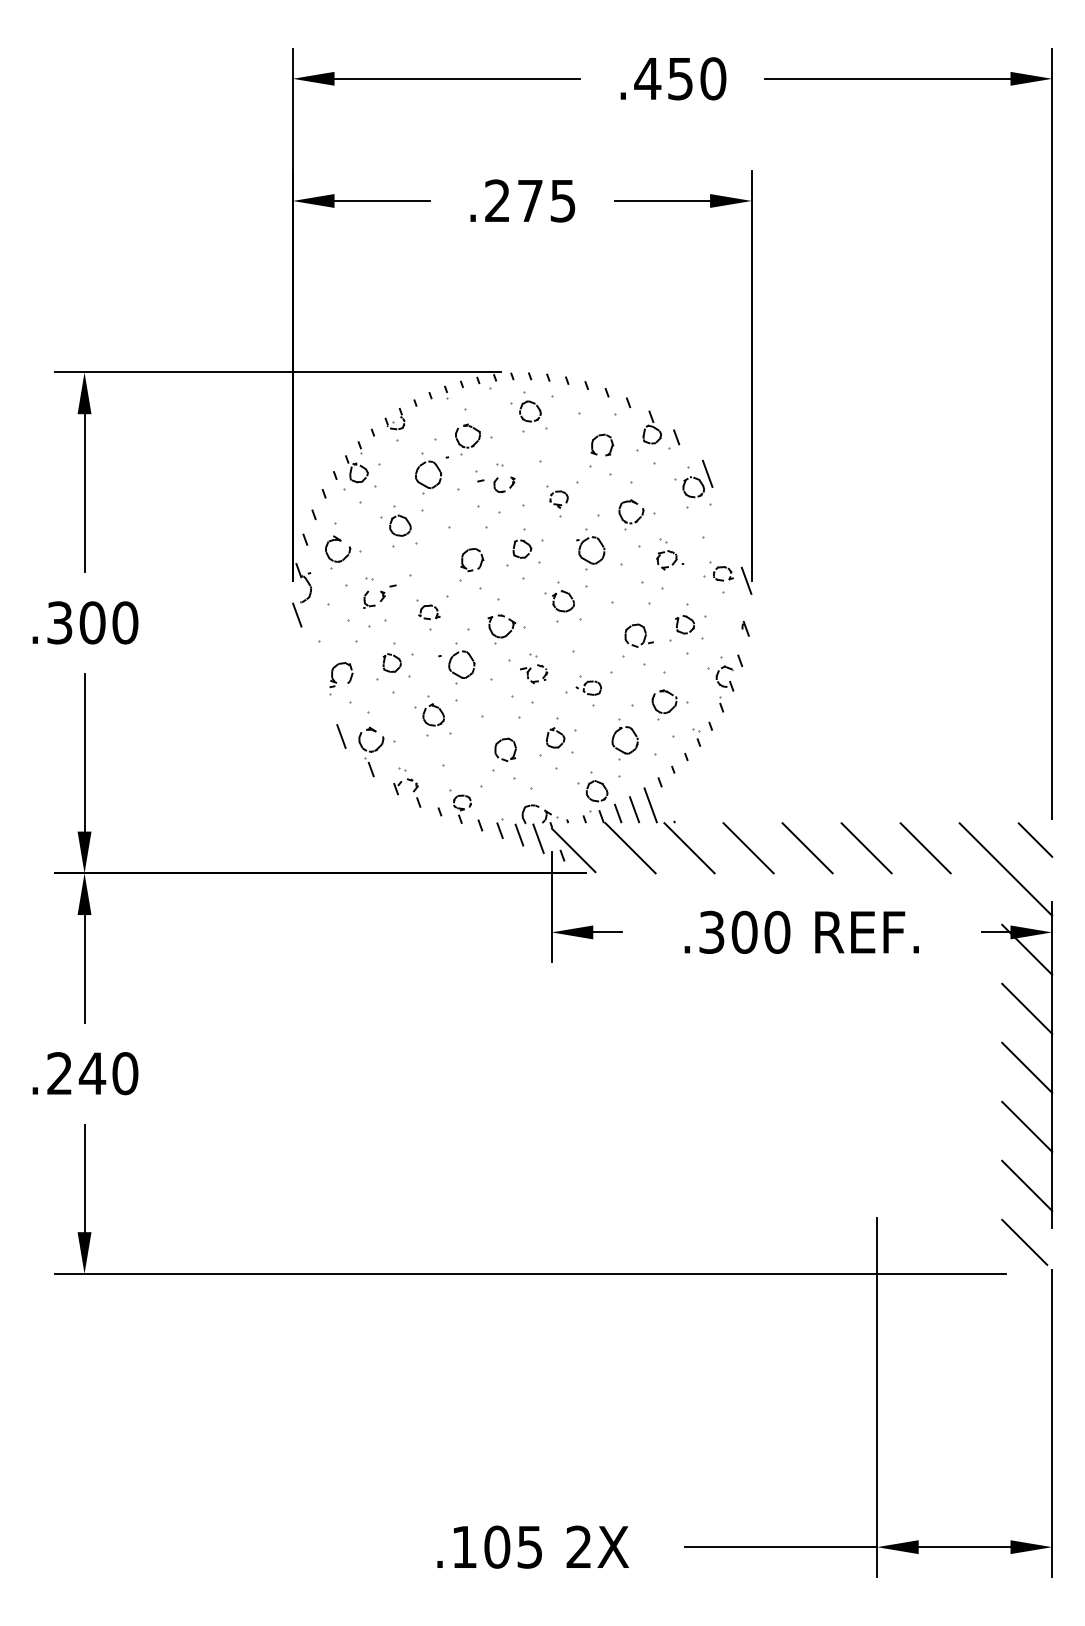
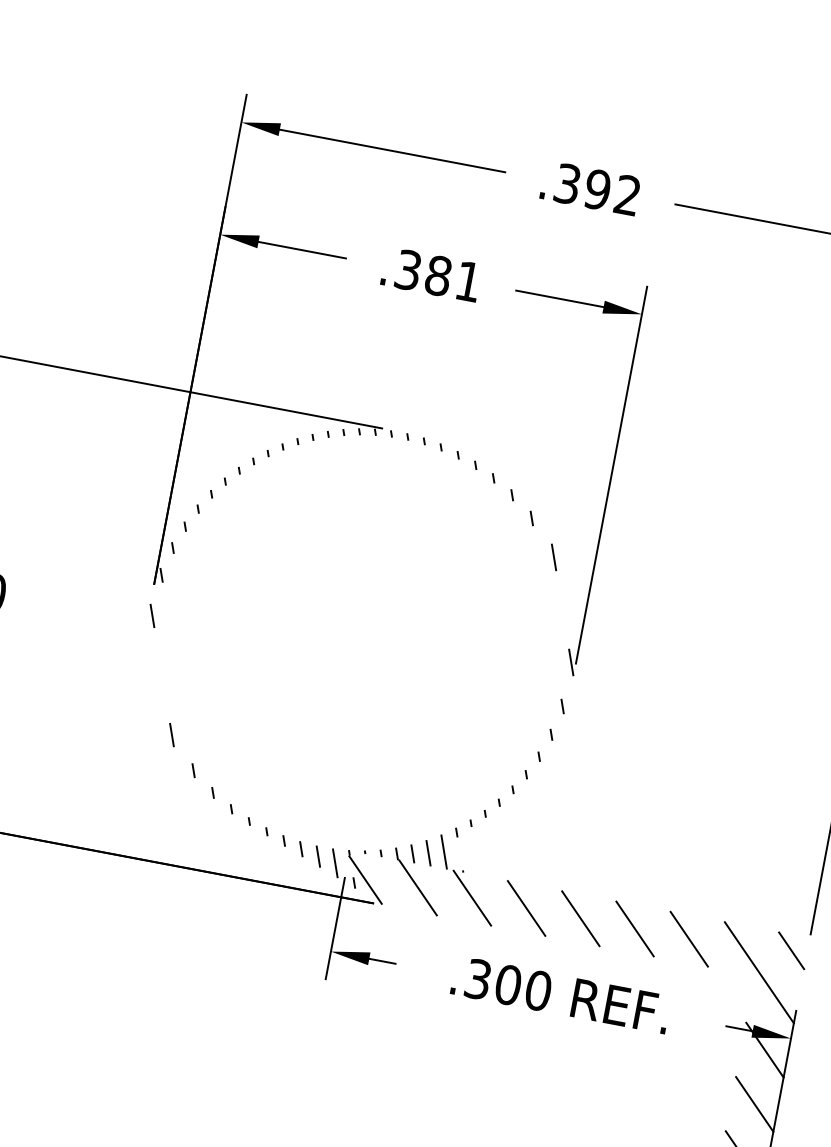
text: (680, 78) -> (597, 189), .450 -> .392
text: (530, 200) -> (438, 275), .275 -> .381
hatch: (521, 605) -> (360, 646), removed

